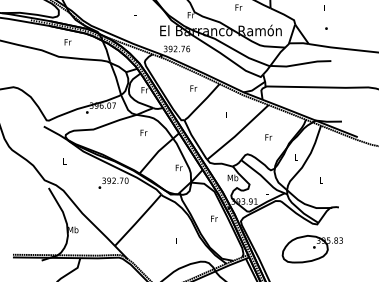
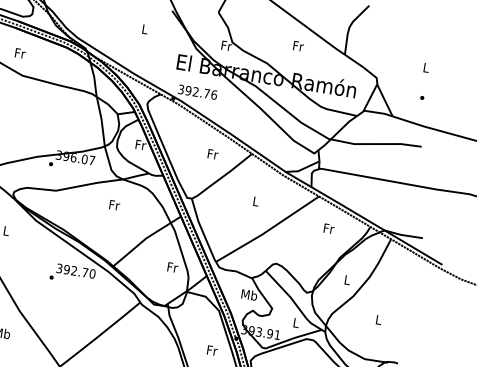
text: (67, 42) -> (19, 53), moved
text: (143, 132) -> (114, 204), moved
text: (268, 137) -> (328, 228), moved

